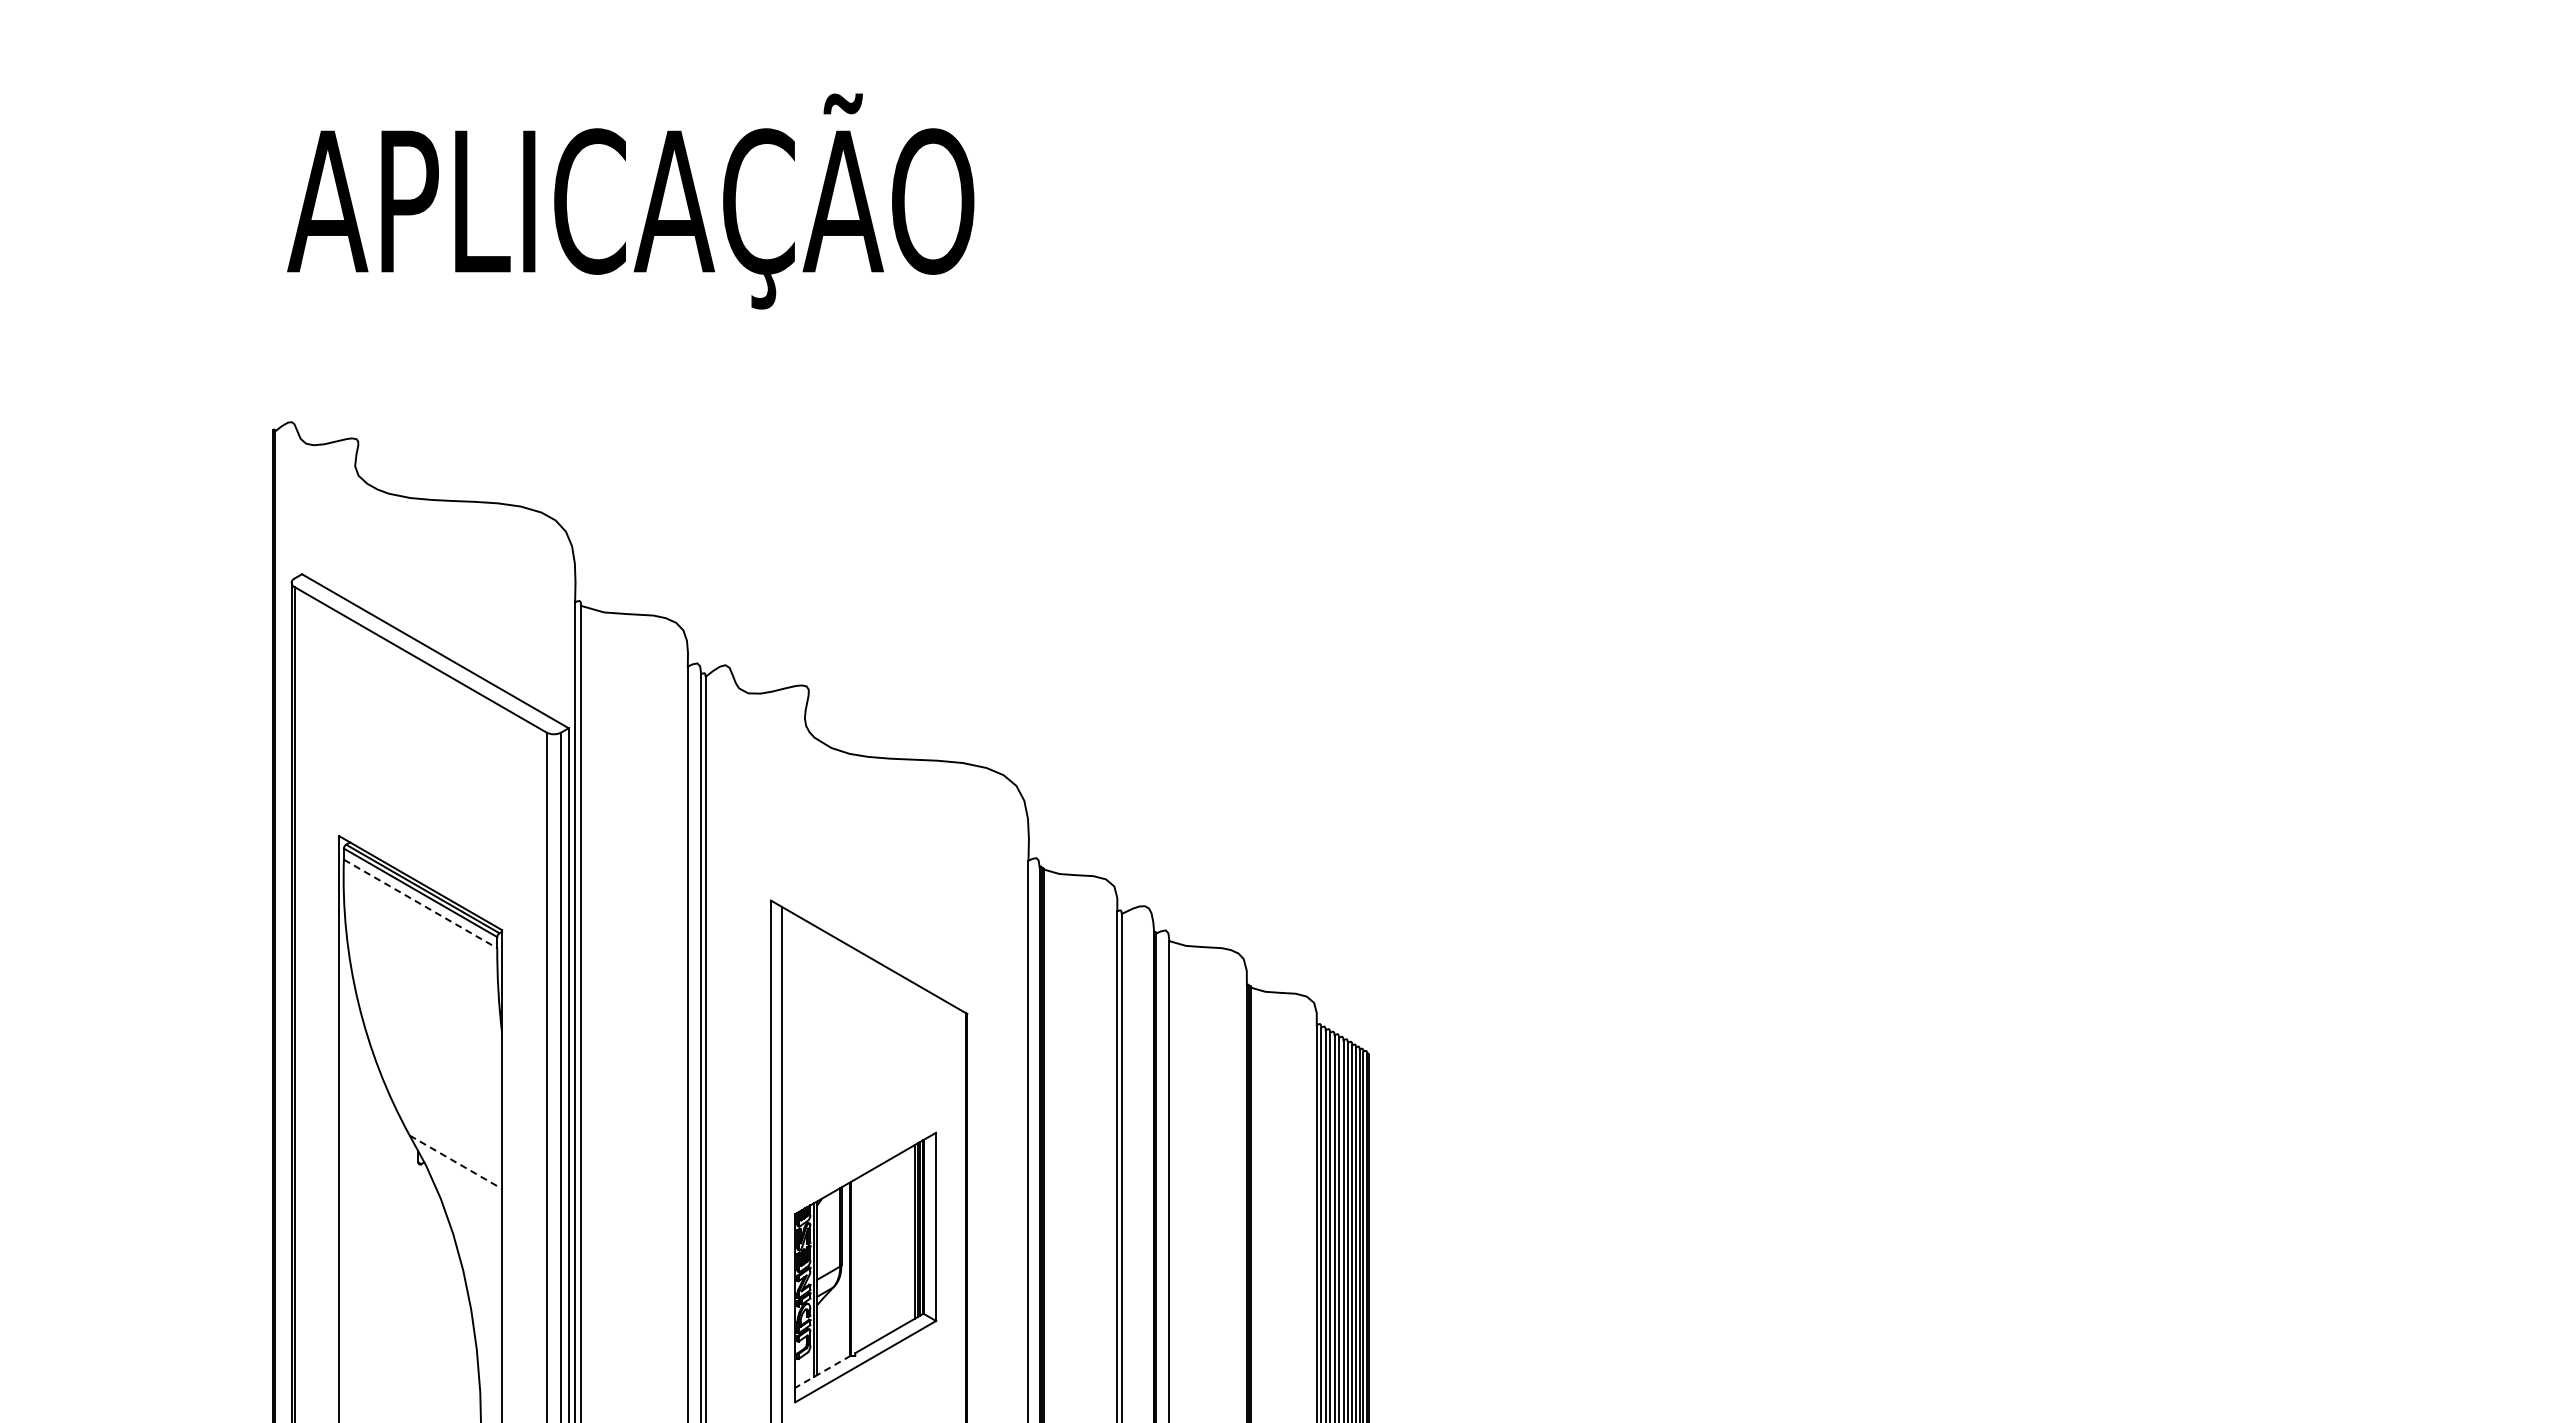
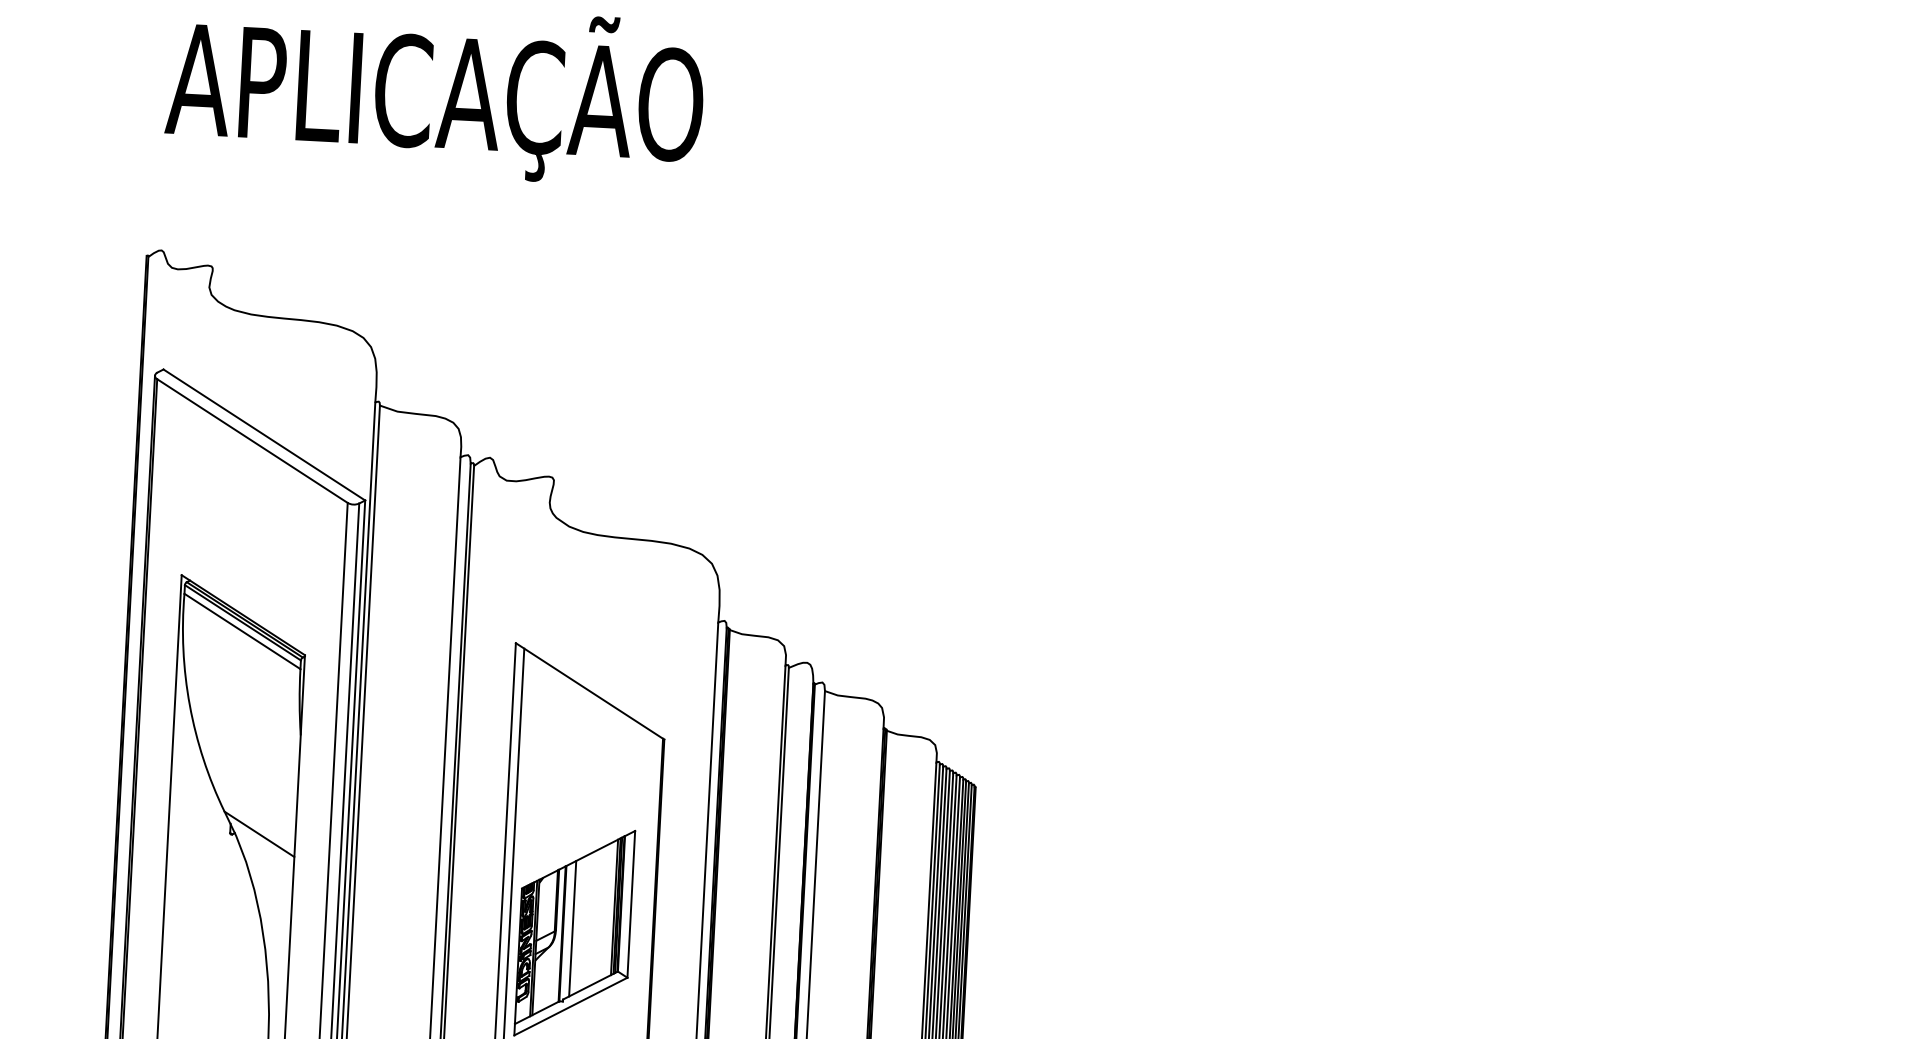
line: (420, 903) -> (242, 631), dashed -> solid
line: (456, 1162) -> (259, 834), dashed -> solid
line: (862, 1261) -> (572, 928), added
line: (822, 1371) -> (536, 1012), dashed -> solid

